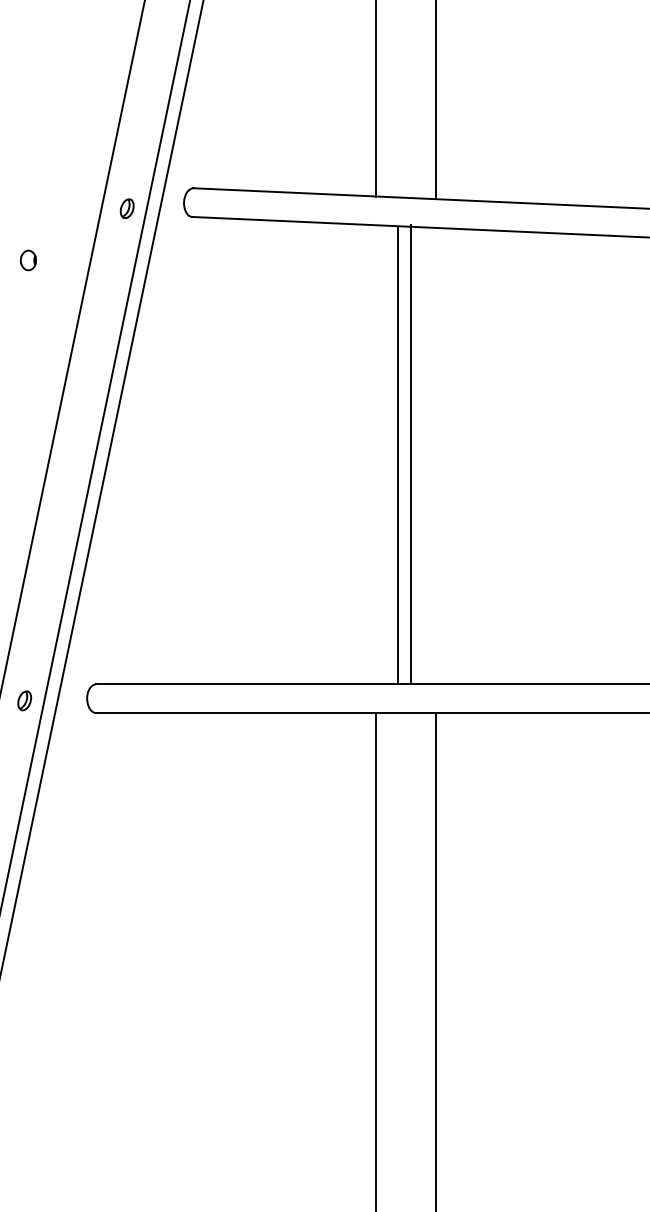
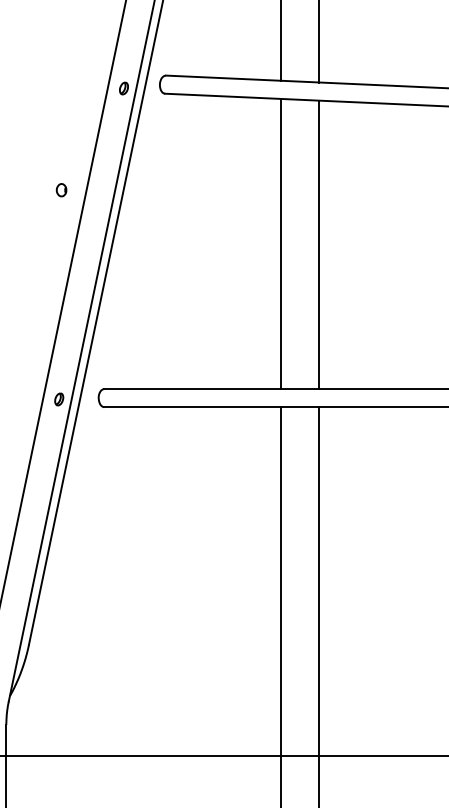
part: (28, 260) -> (61, 190), moved
line: (411, 454) -> (281, 243), moved
line: (398, 455) -> (319, 244), moved

